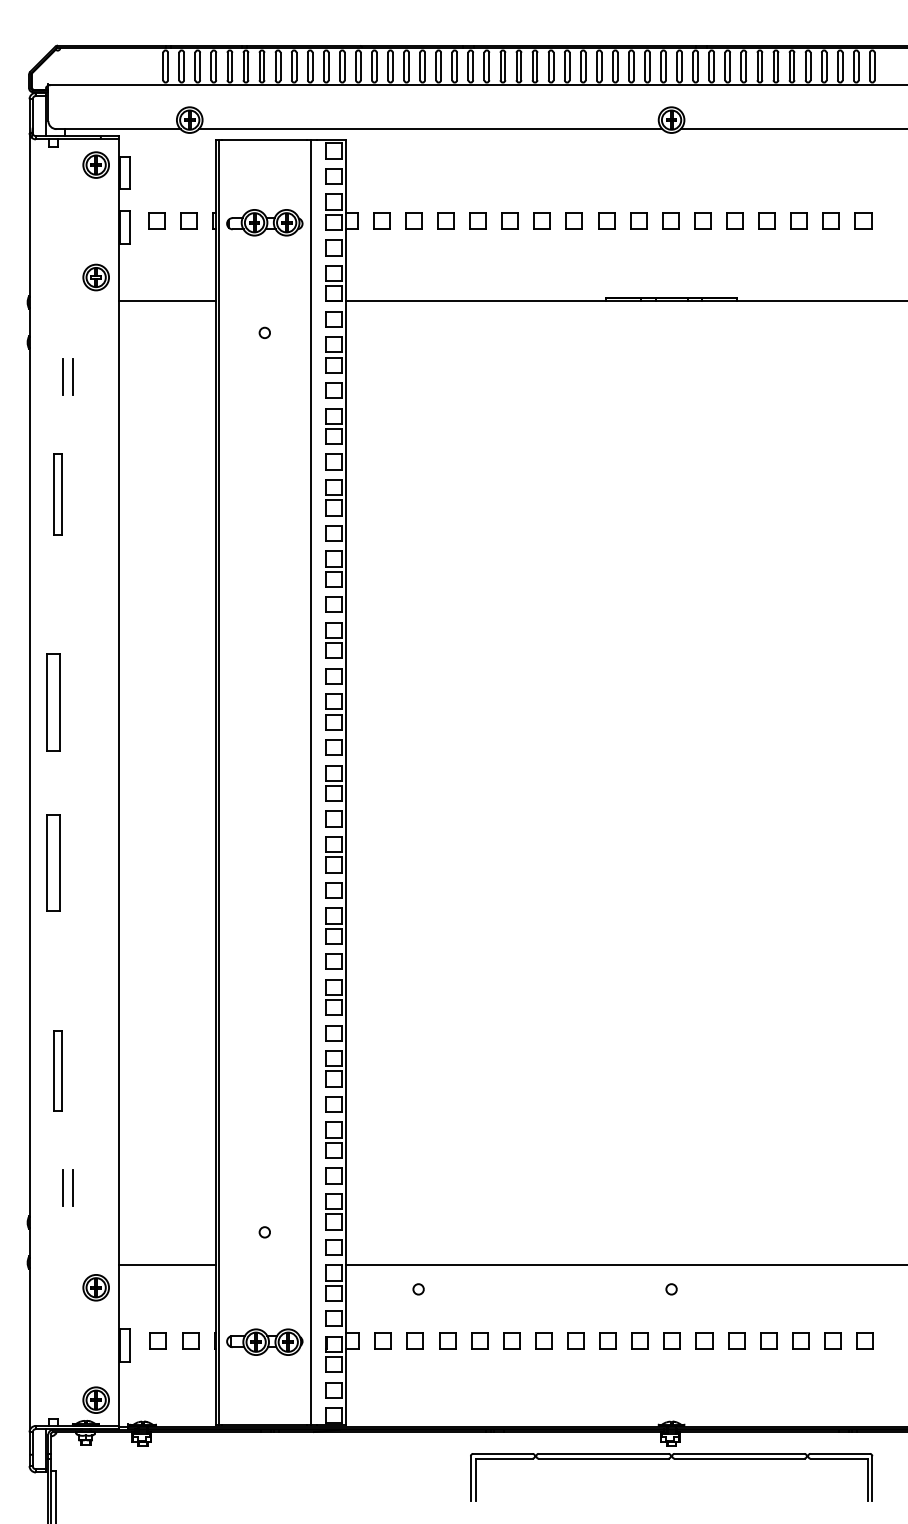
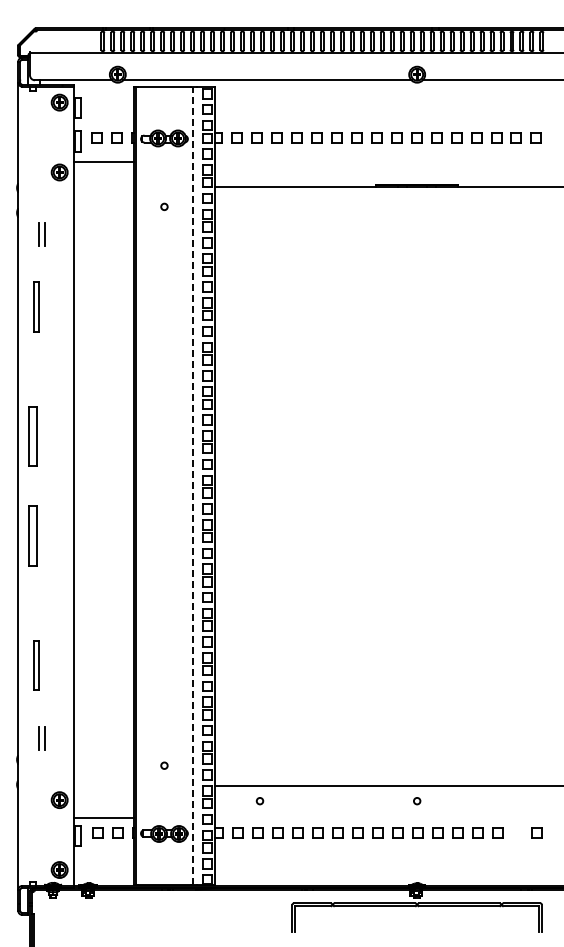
line: (168, 300) -> (104, 161), moved
line: (309, 781) -> (192, 485), solid -> dashed
line: (168, 1265) -> (104, 818), moved
part: (831, 1339) -> (516, 832), removed

